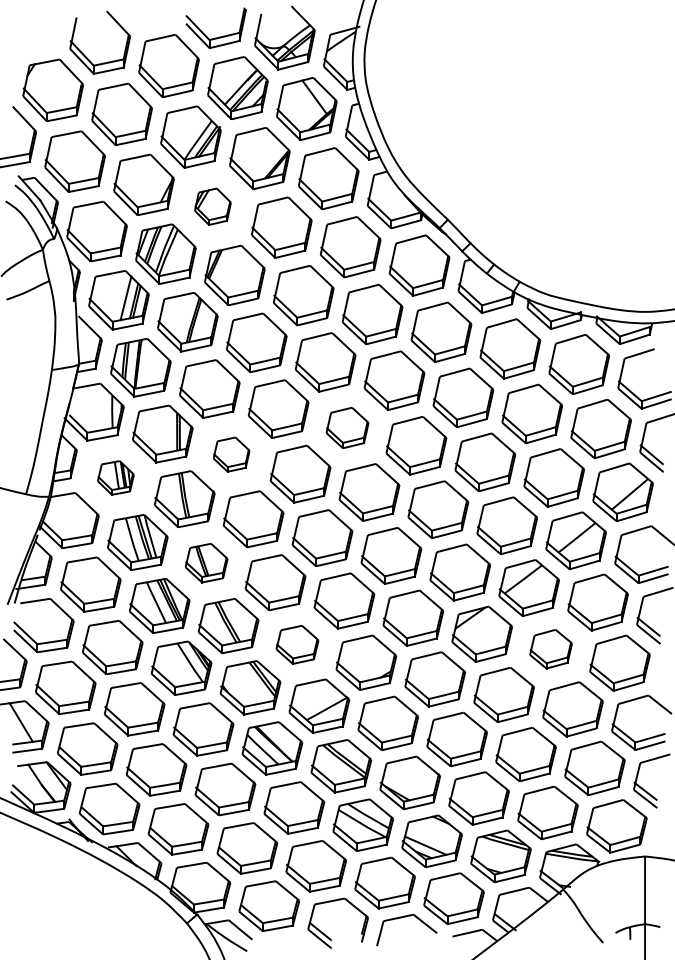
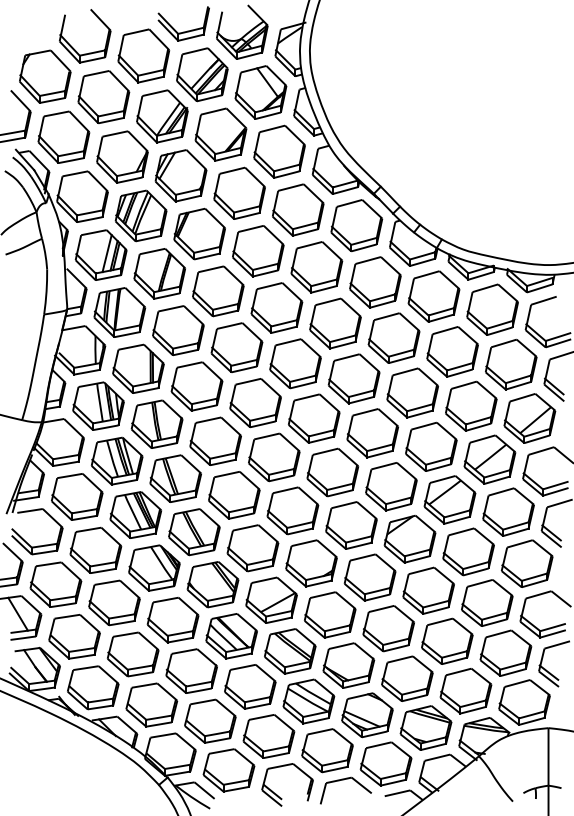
part: (212, 206) -> (180, 175), size x1.67
part: (347, 427) -> (295, 363), size x1.43
part: (231, 454) -> (196, 386), size x1.67
part: (115, 477) -> (98, 405), size x1.67
part: (206, 562) -> (175, 478), size x1.43
part: (297, 644) -> (252, 547), size x1.43
part: (550, 648) -> (468, 551), size x1.43

